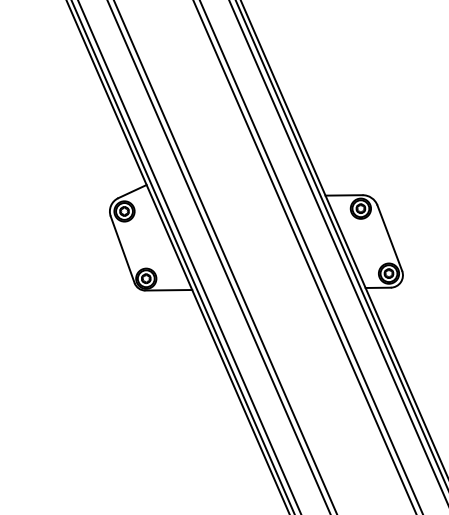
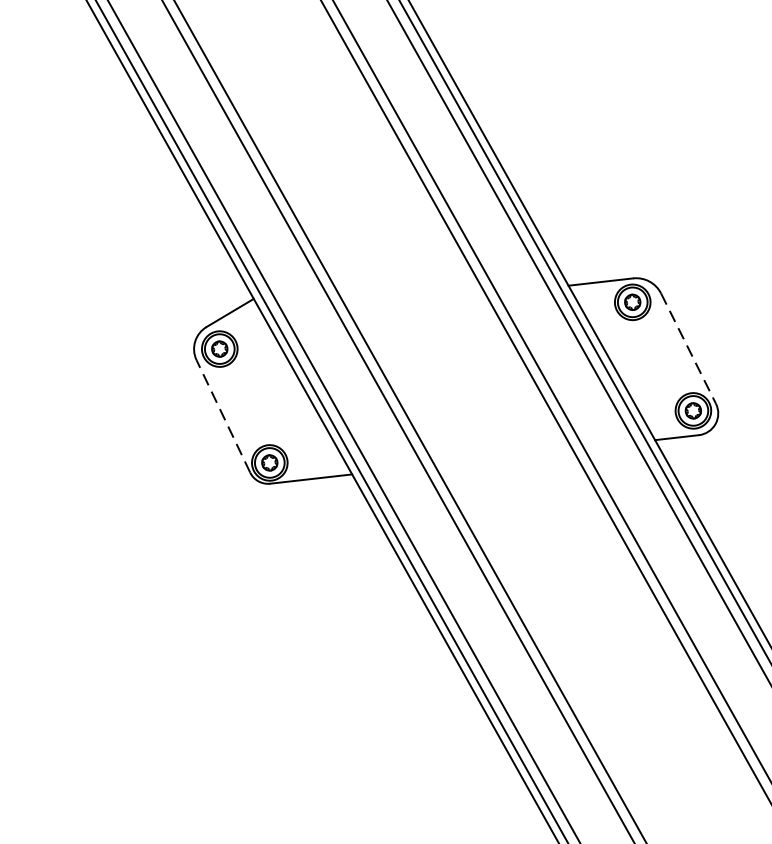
line: (390, 238) -> (689, 349), solid -> dashed
line: (122, 249) -> (223, 416), solid -> dashed

